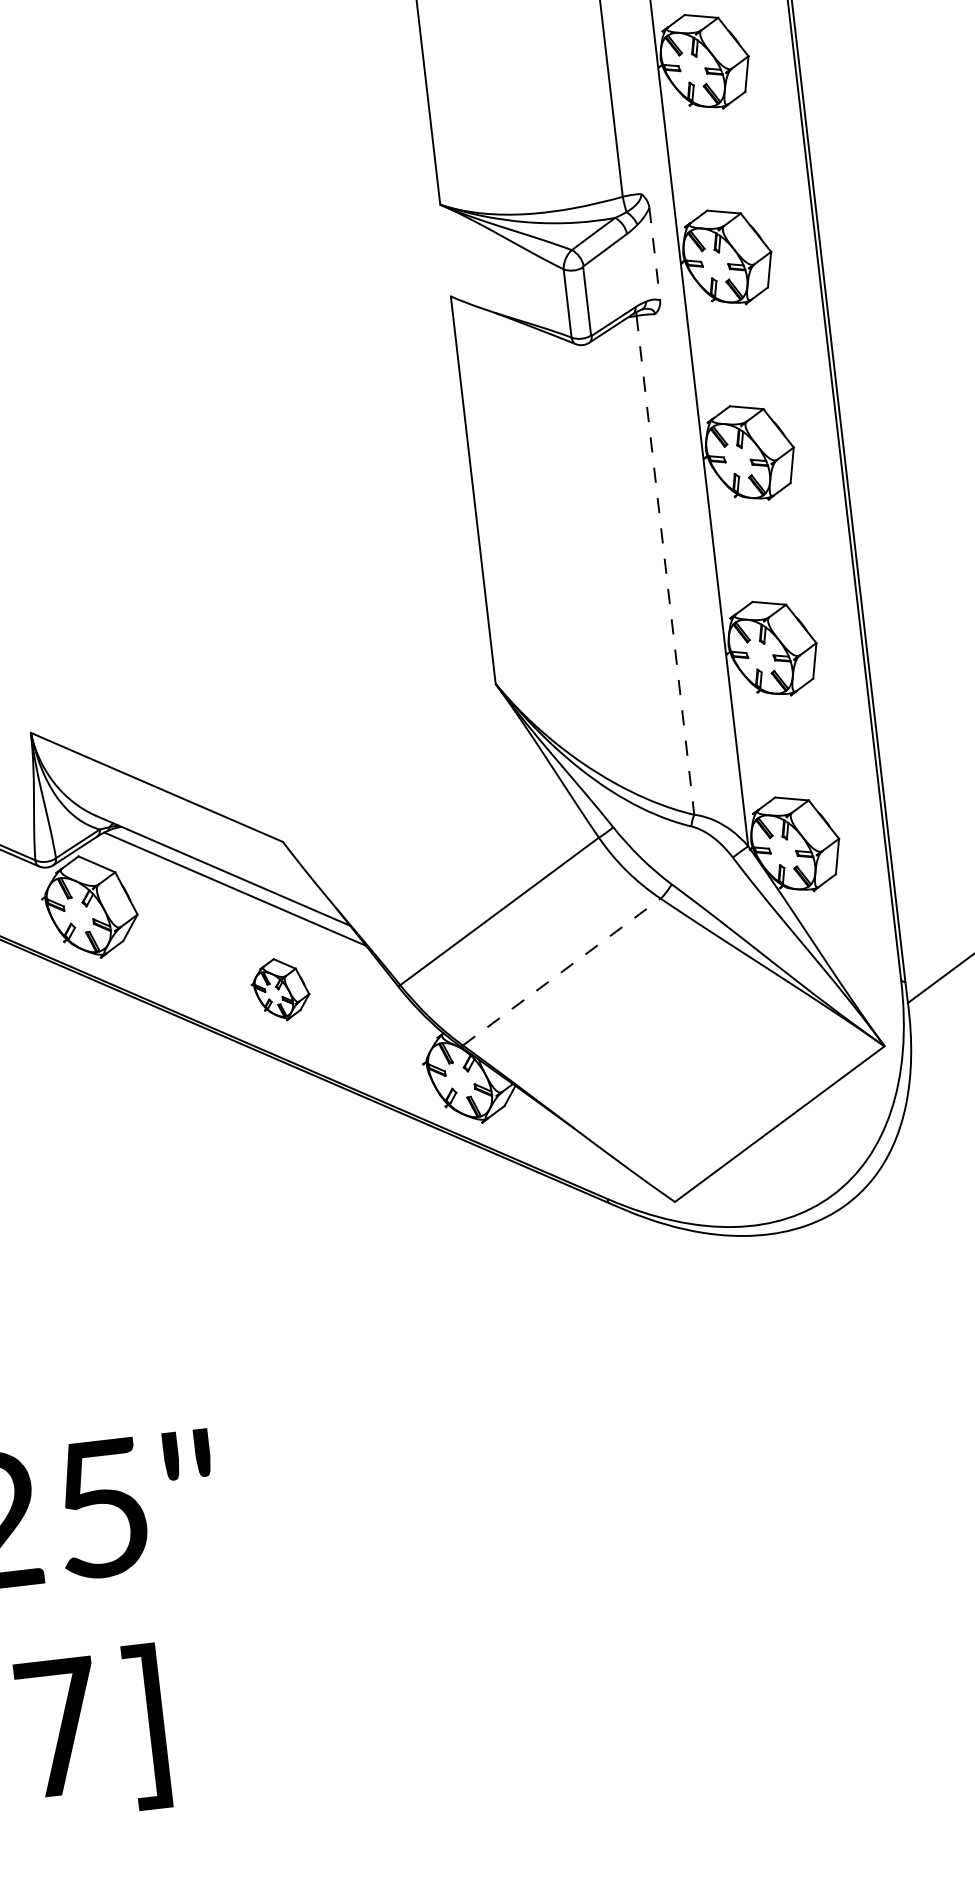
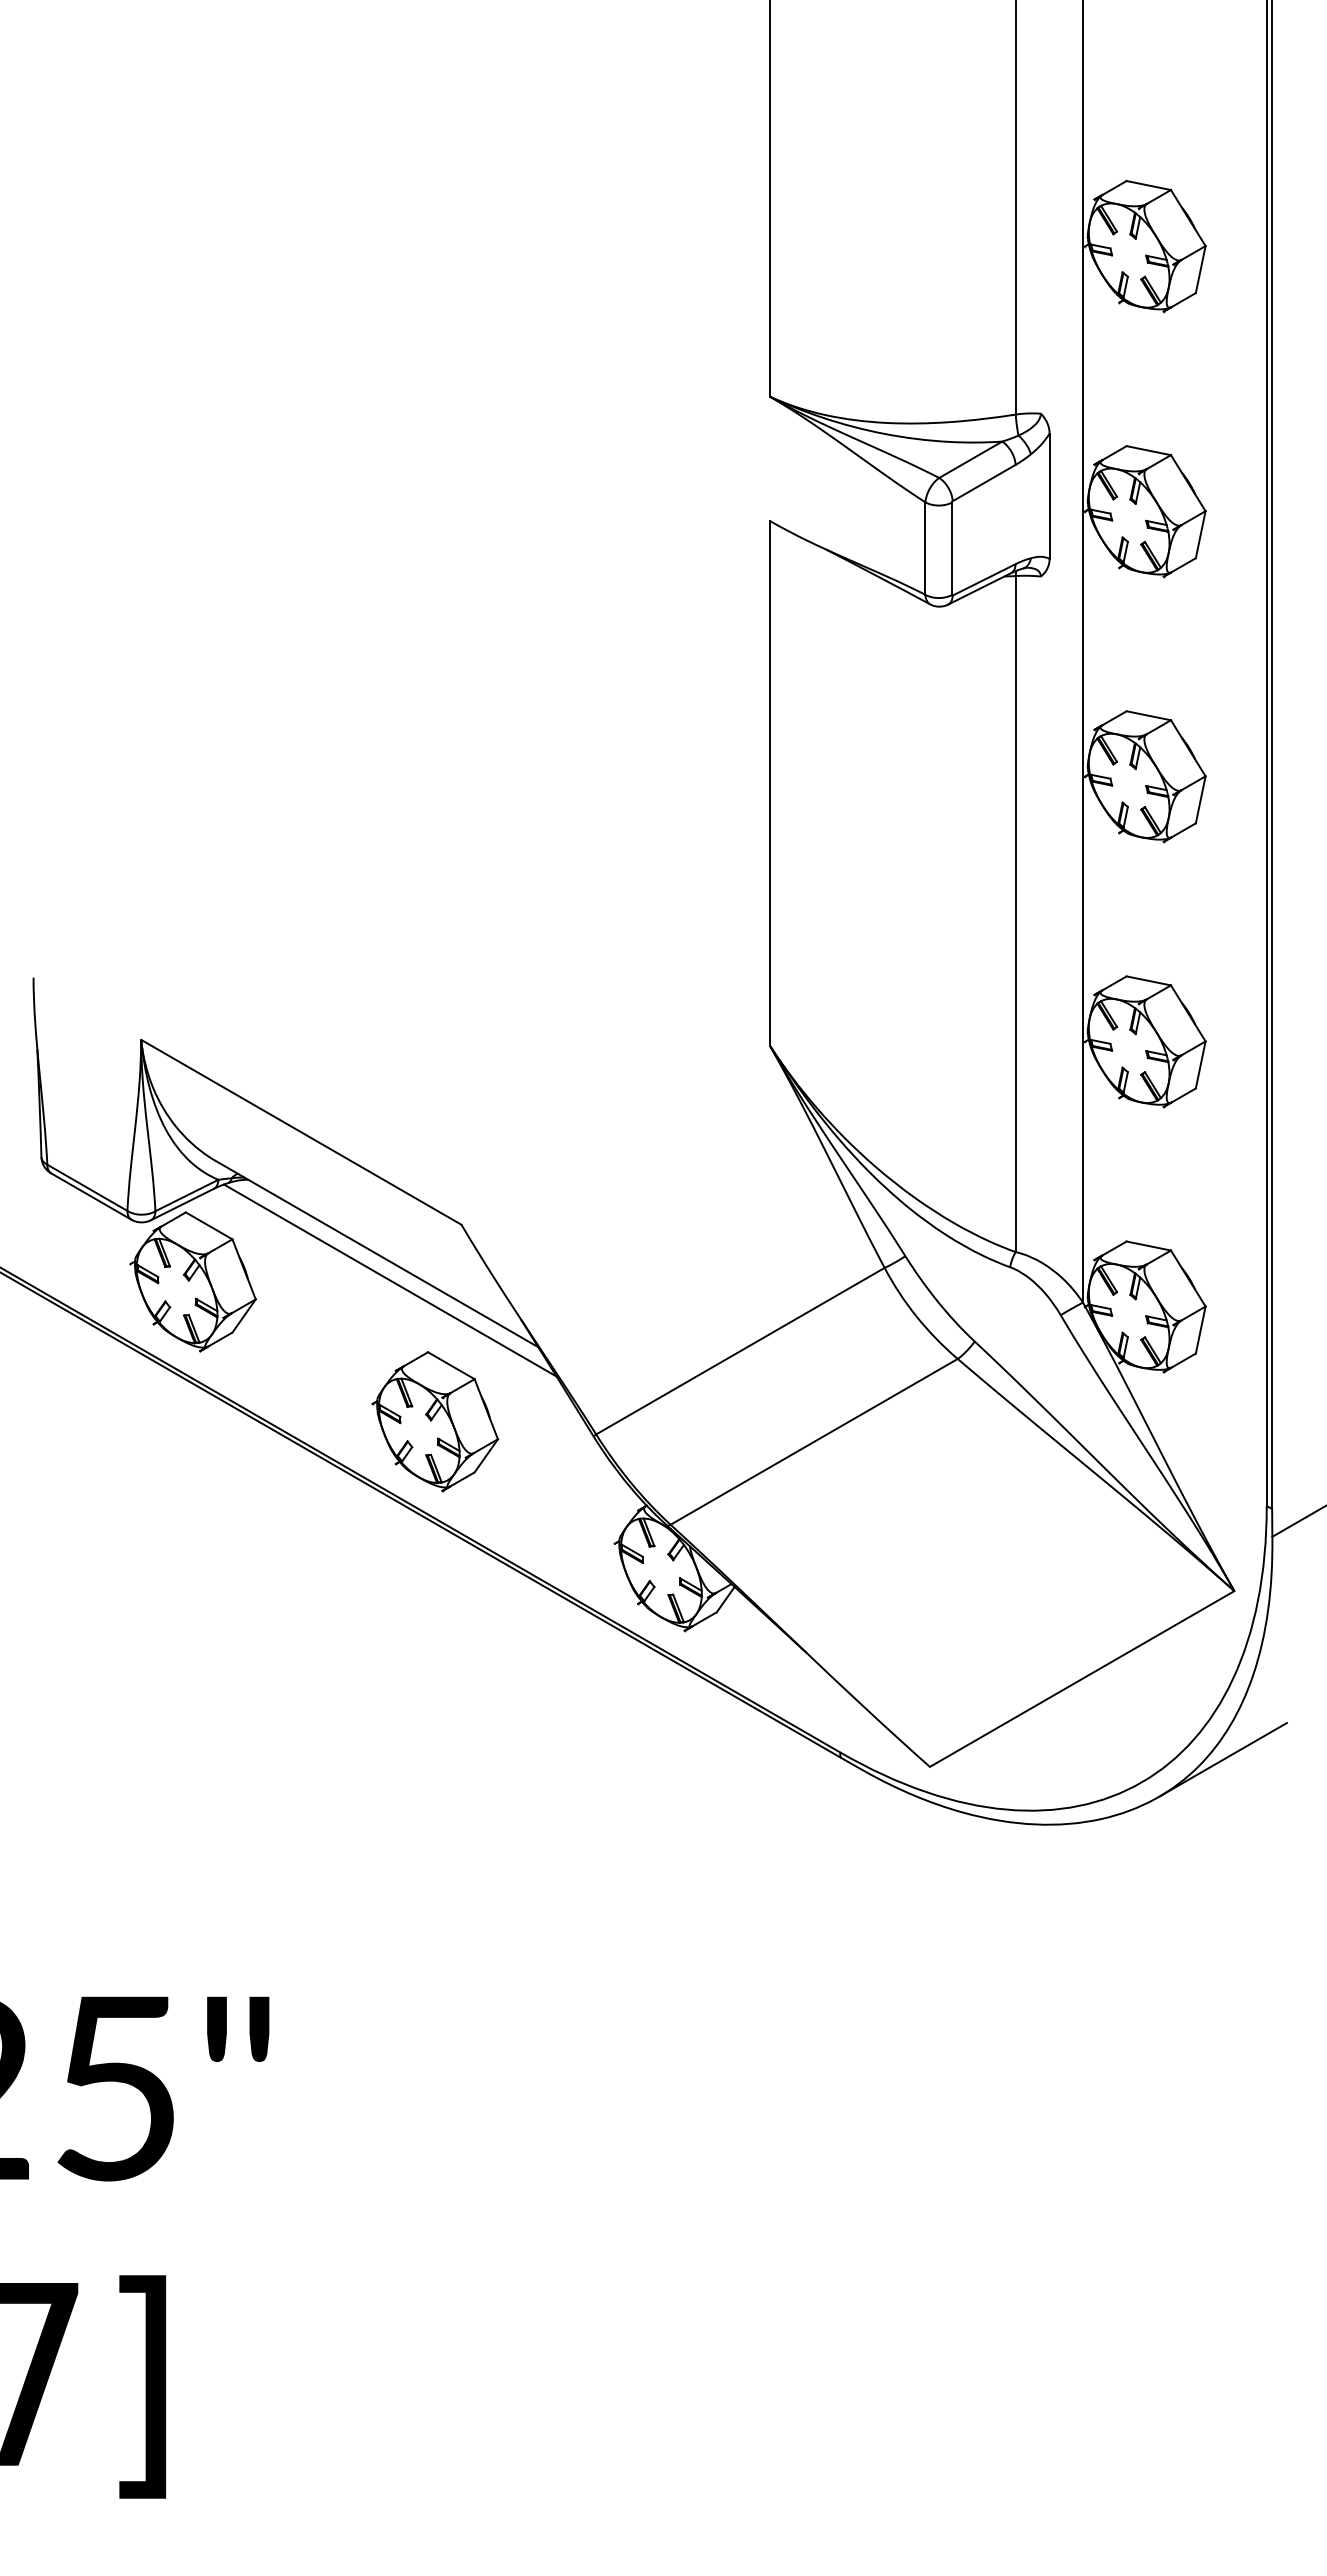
line: (654, 254) -> (1049, 496), dashed -> solid
line: (665, 565) -> (1015, 914), dashed -> solid
line: (561, 971) -> (814, 1441), dashed -> solid
part: (280, 989) -> (435, 1421), size x1.67
line: (890, 1171) -> (1222, 1759), added

